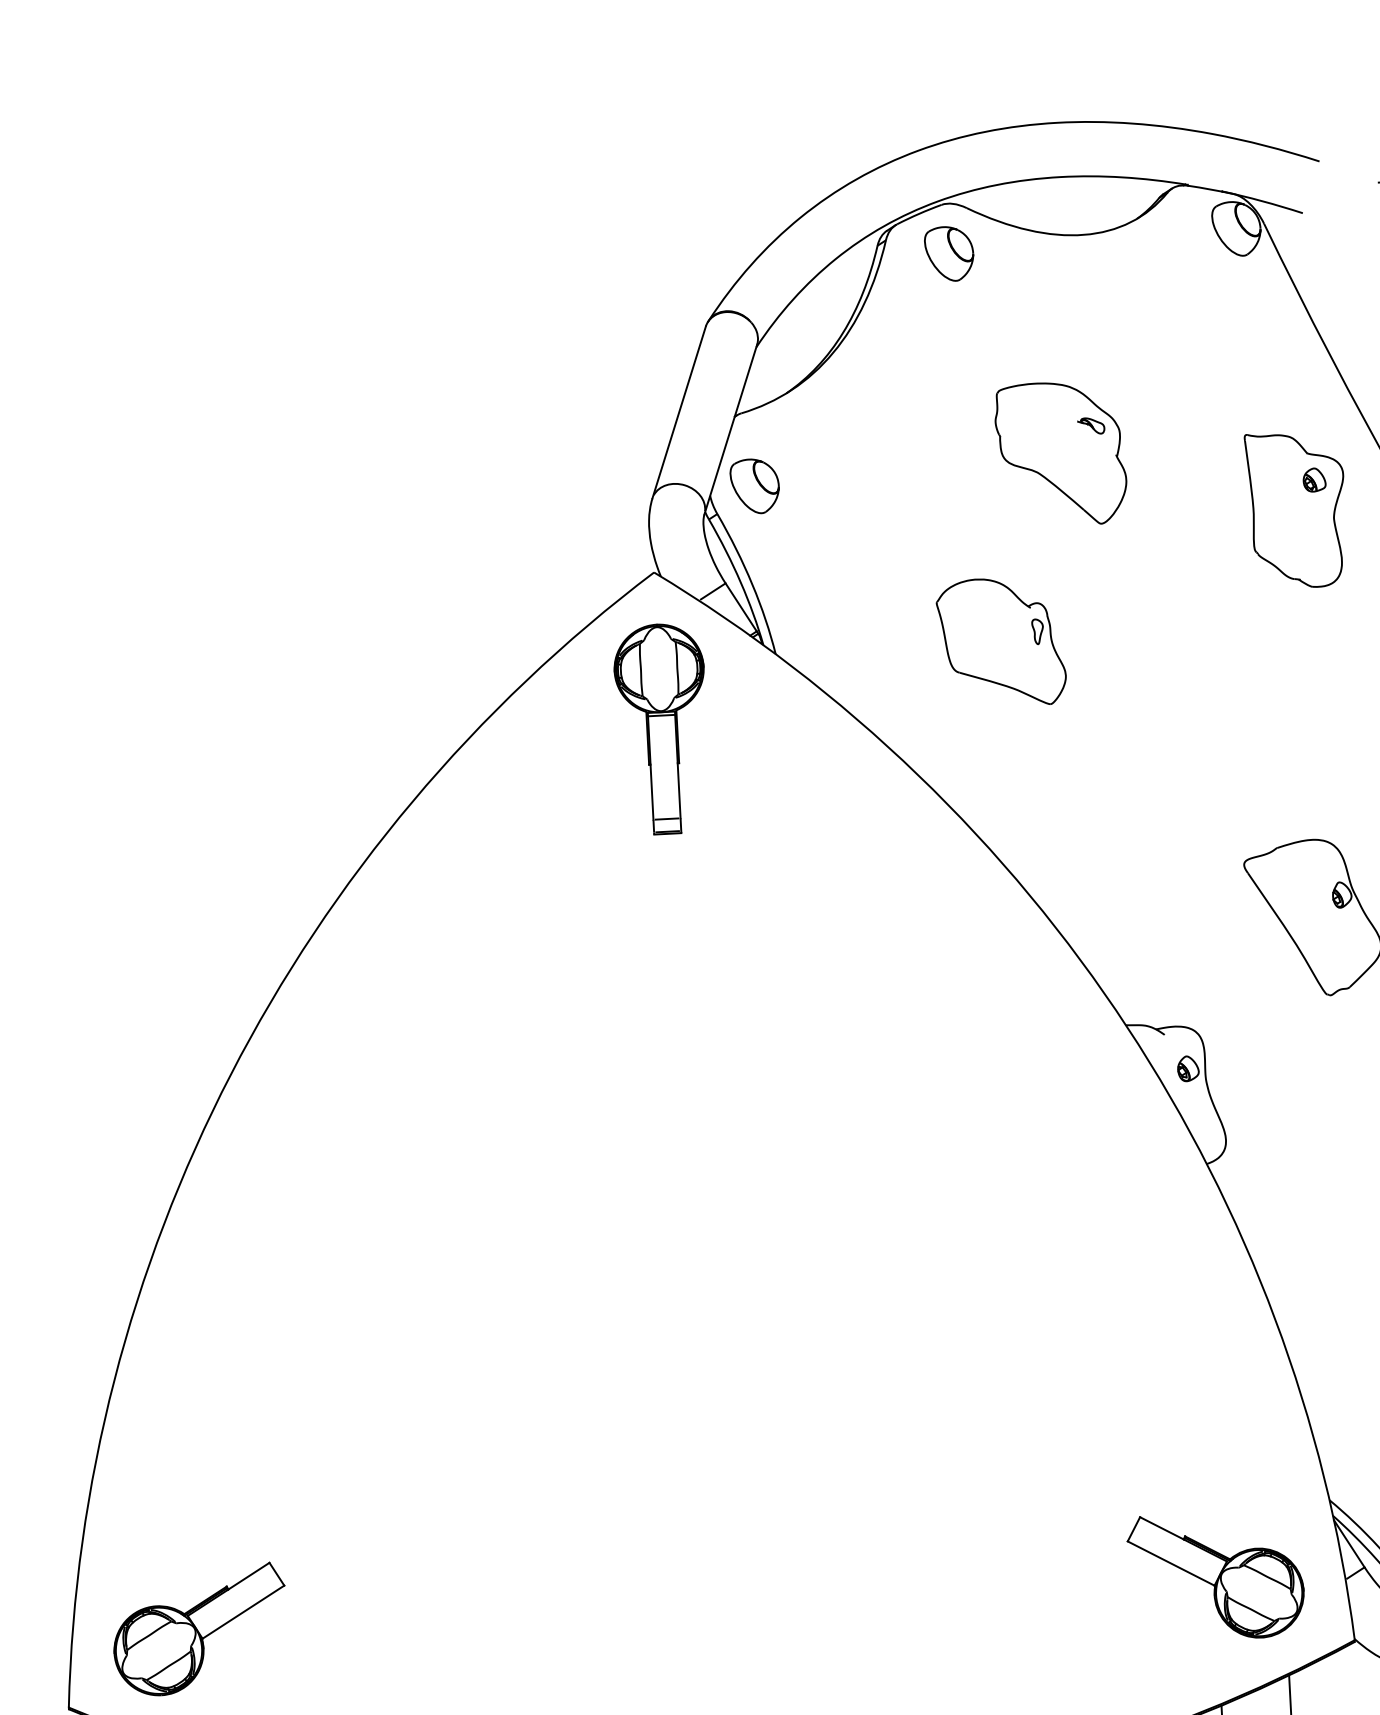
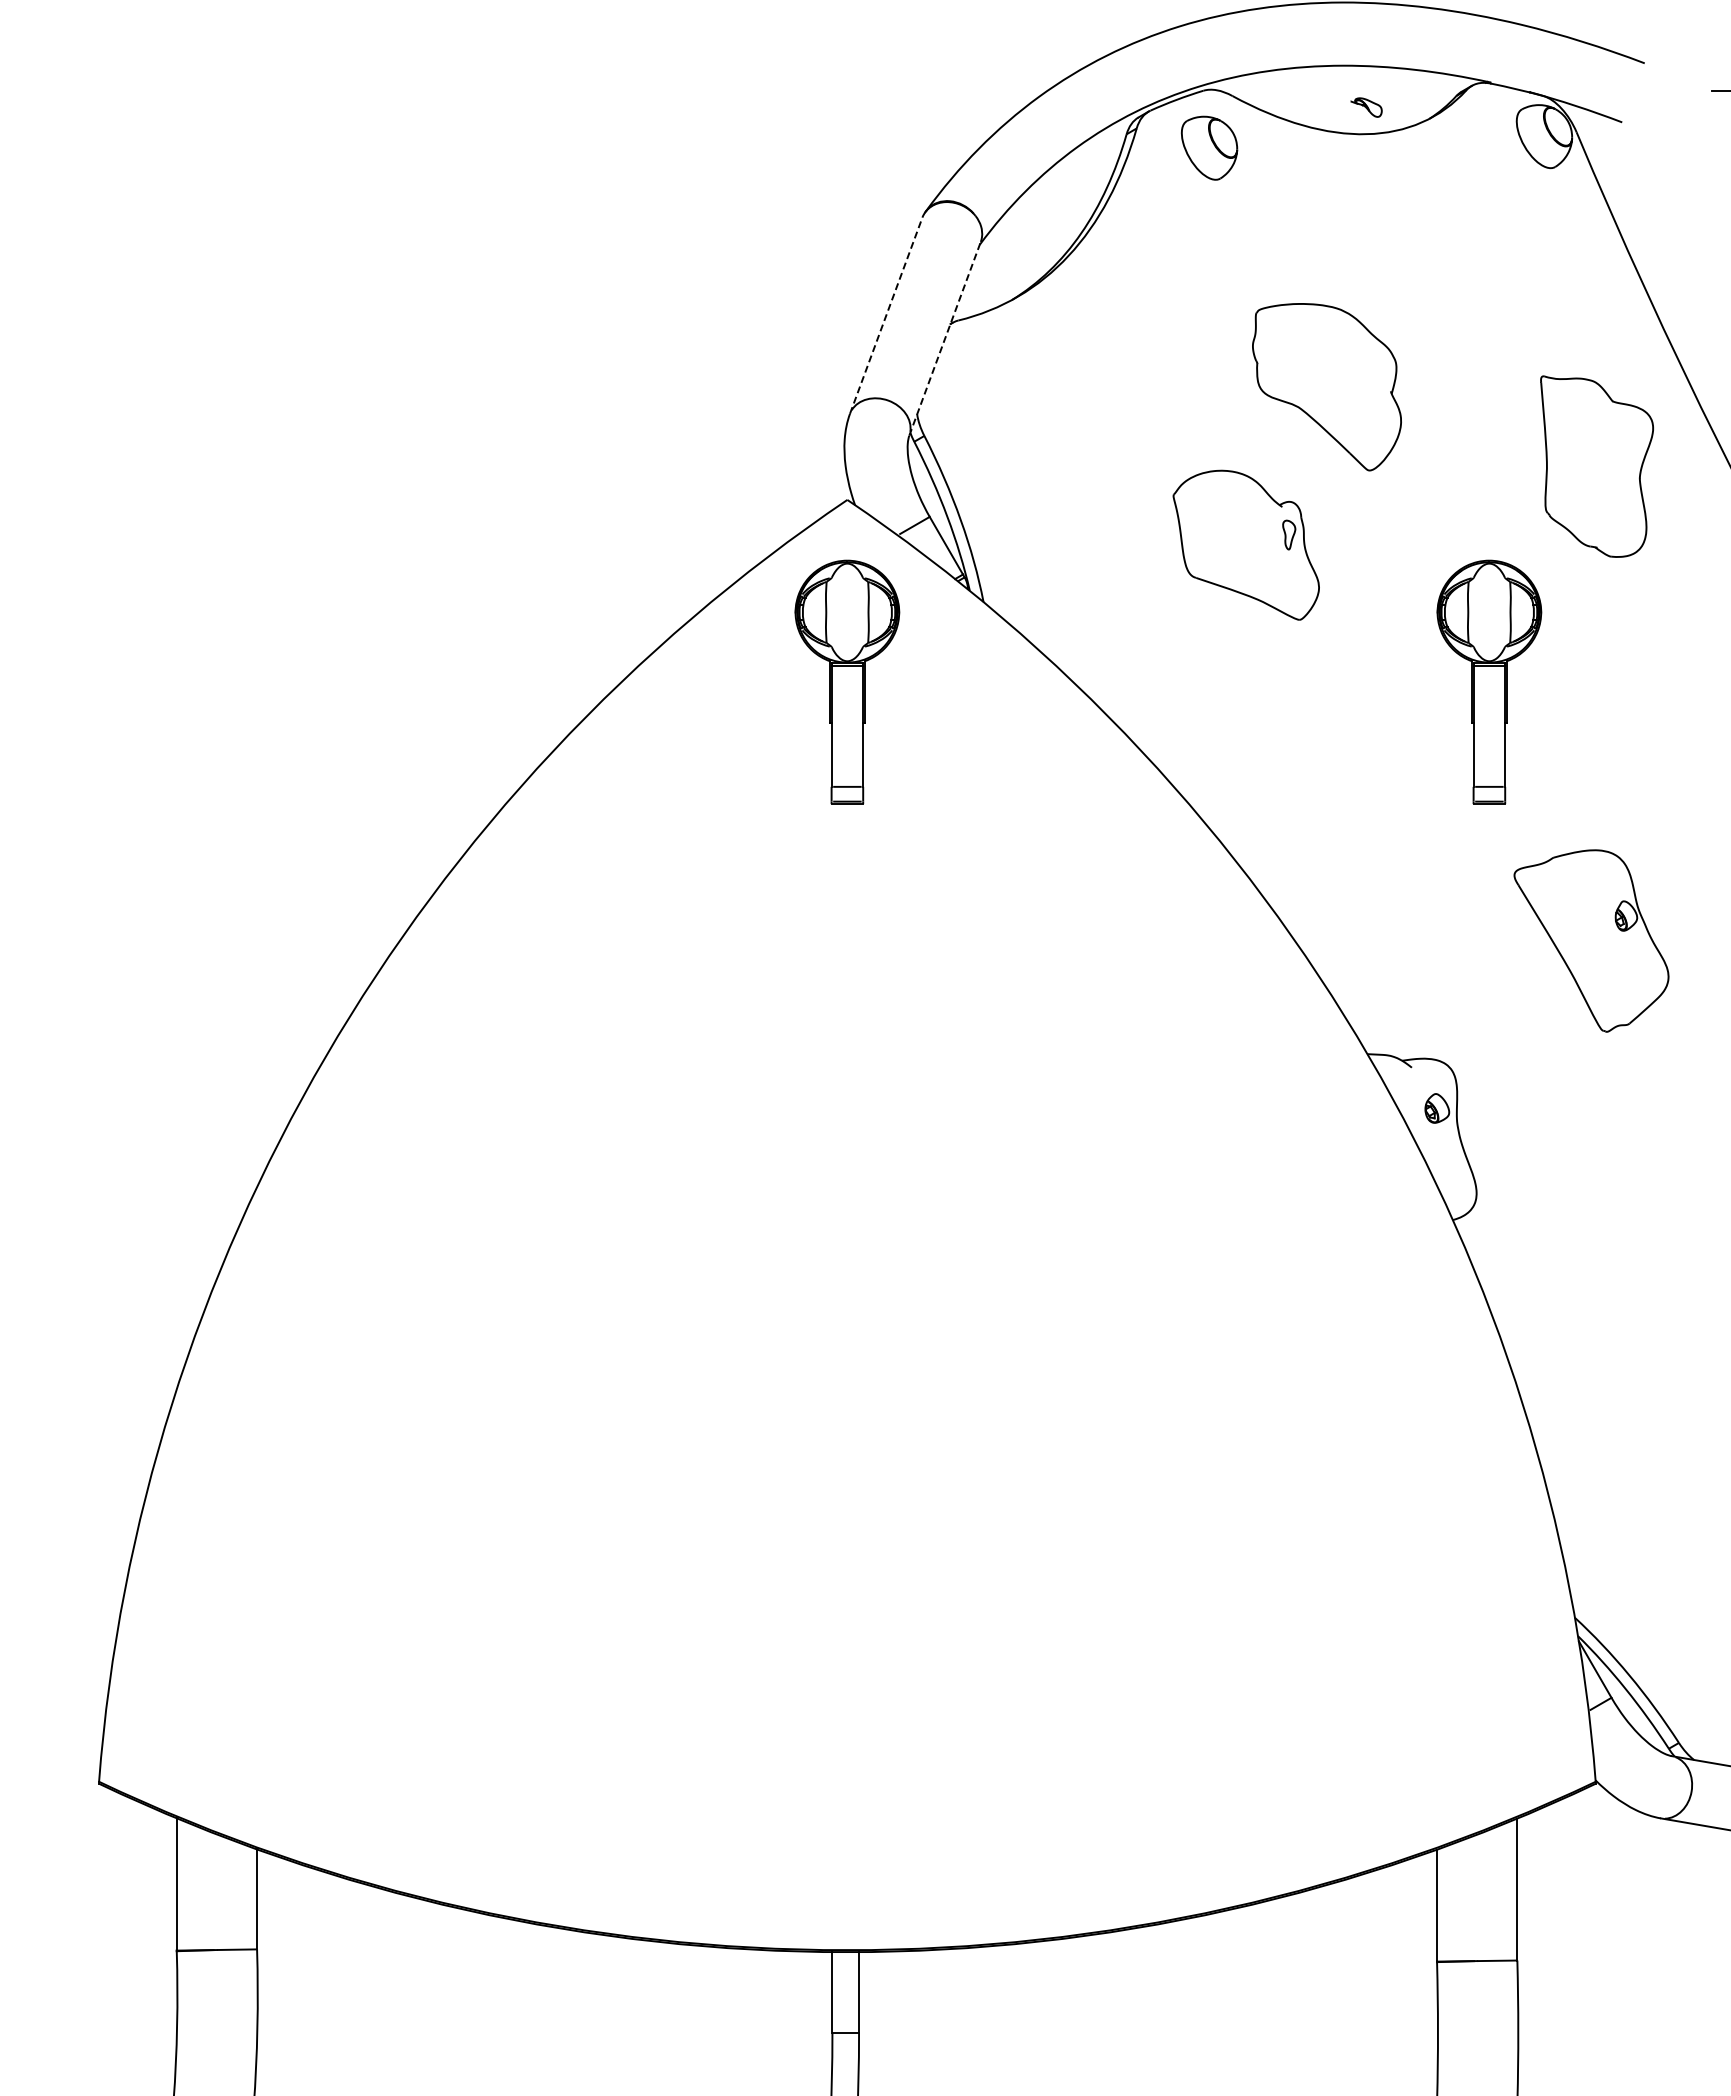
line: (679, 412) -> (886, 315), solid -> dashed
part: (1091, 426) -> (1366, 107), moved
line: (731, 429) -> (945, 338), solid -> dashed
part: (1314, 479) -> (1619, 432), removed
part: (754, 485) -> (969, 405), removed
part: (1000, 641) -> (1245, 544), moved
part: (1213, 699) -> (1489, 681), added
part: (1215, 1575) -> (1438, 1698), removed
part: (199, 1628) -> (255, 1698), removed

